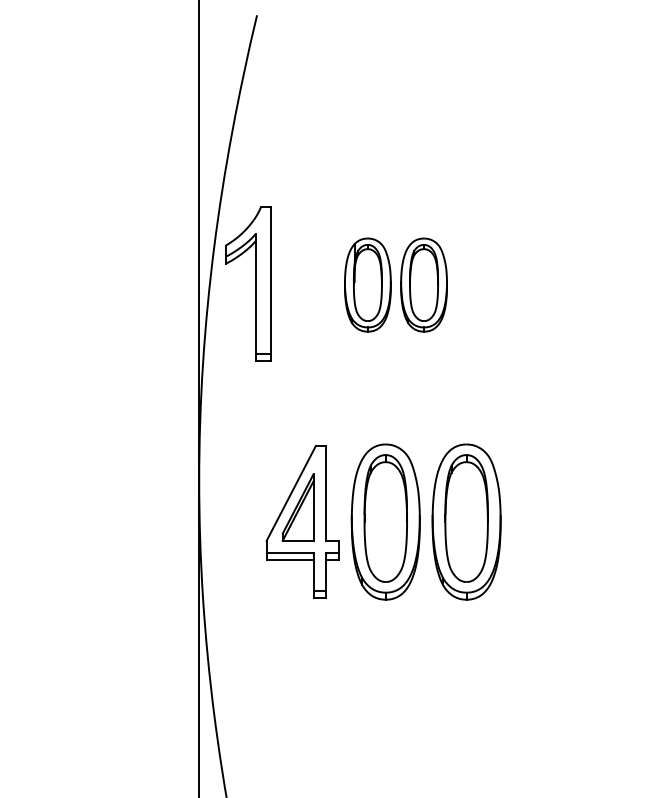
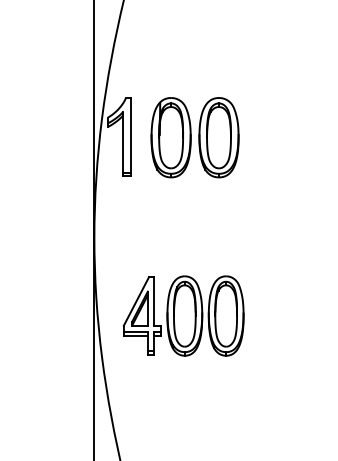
part: (394, 284) -> (194, 137), size x1.67
part: (383, 521) -> (183, 315), moved

